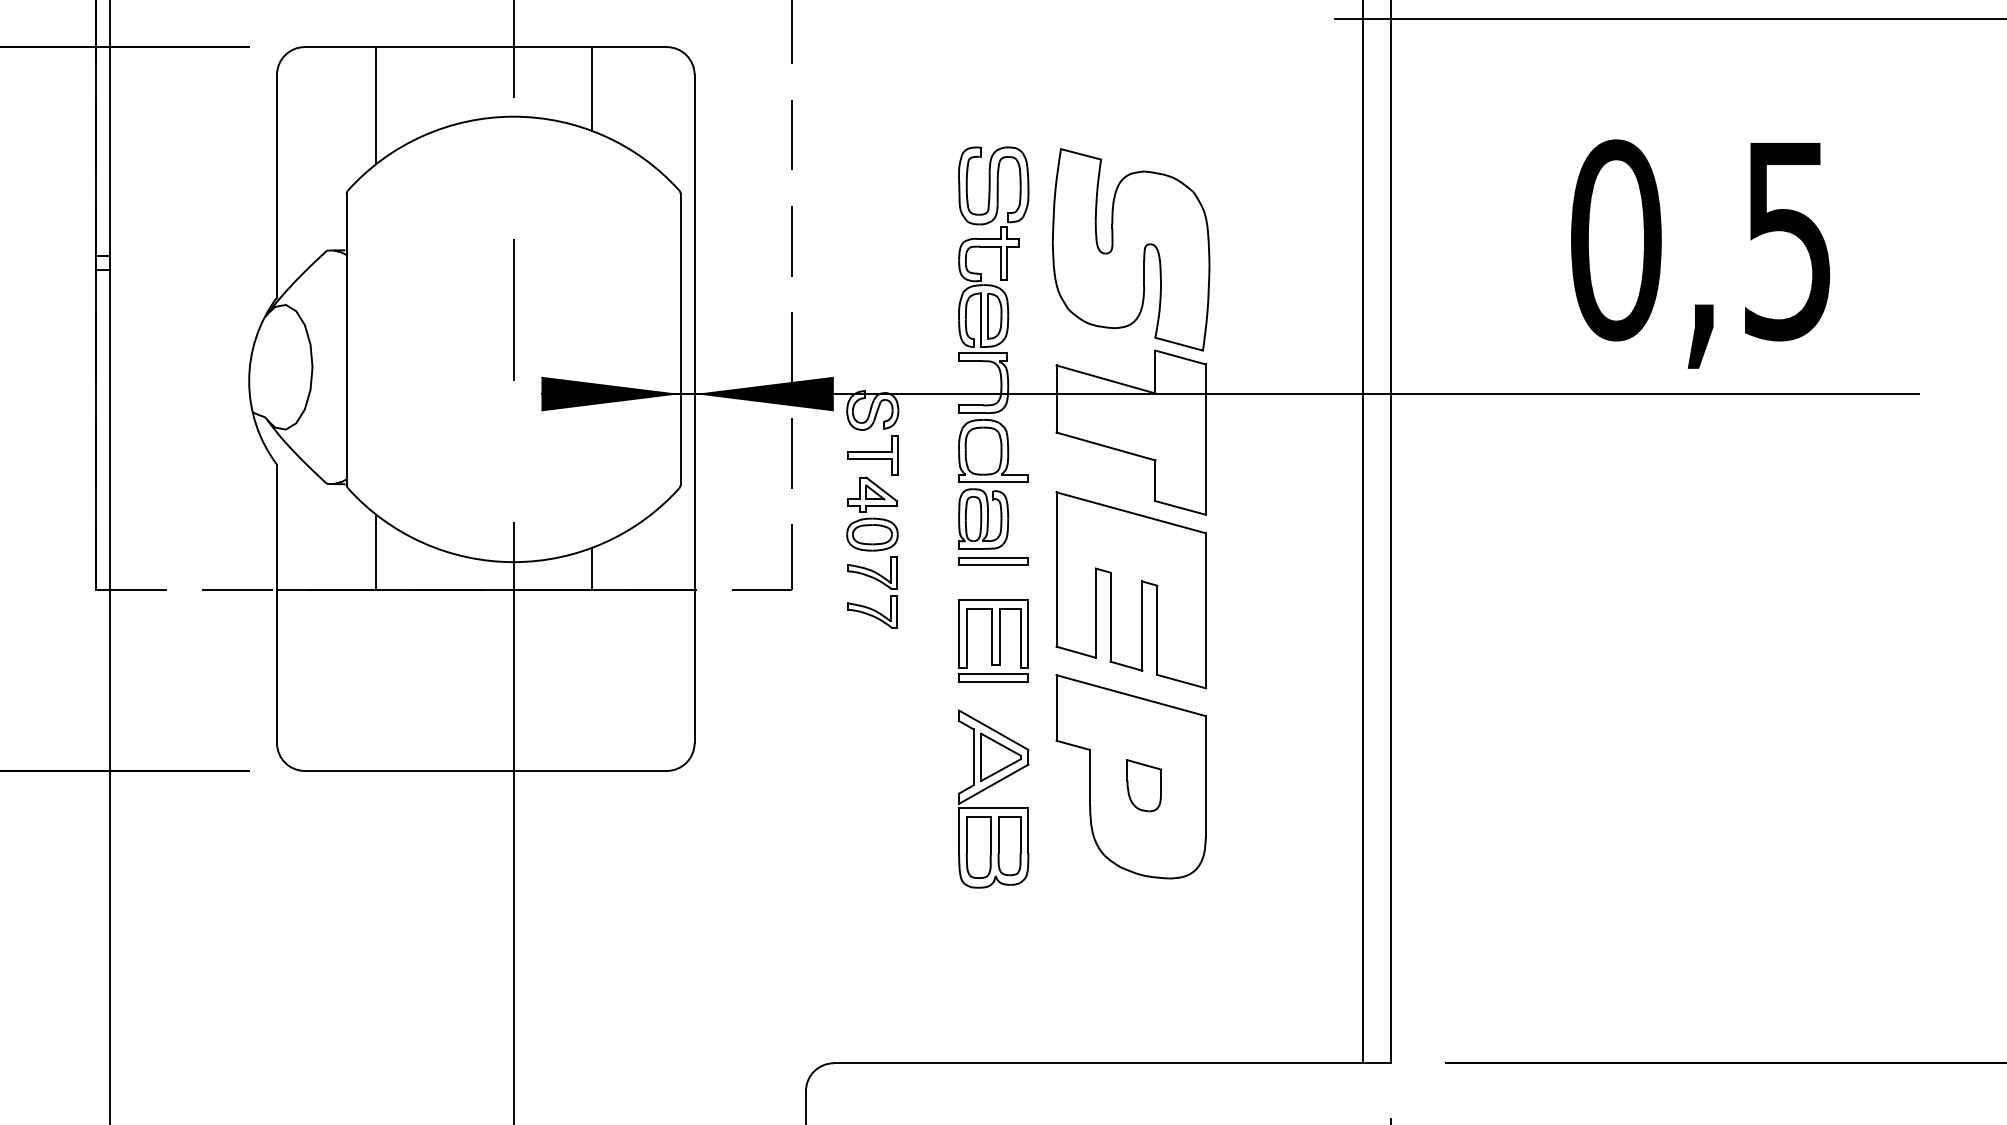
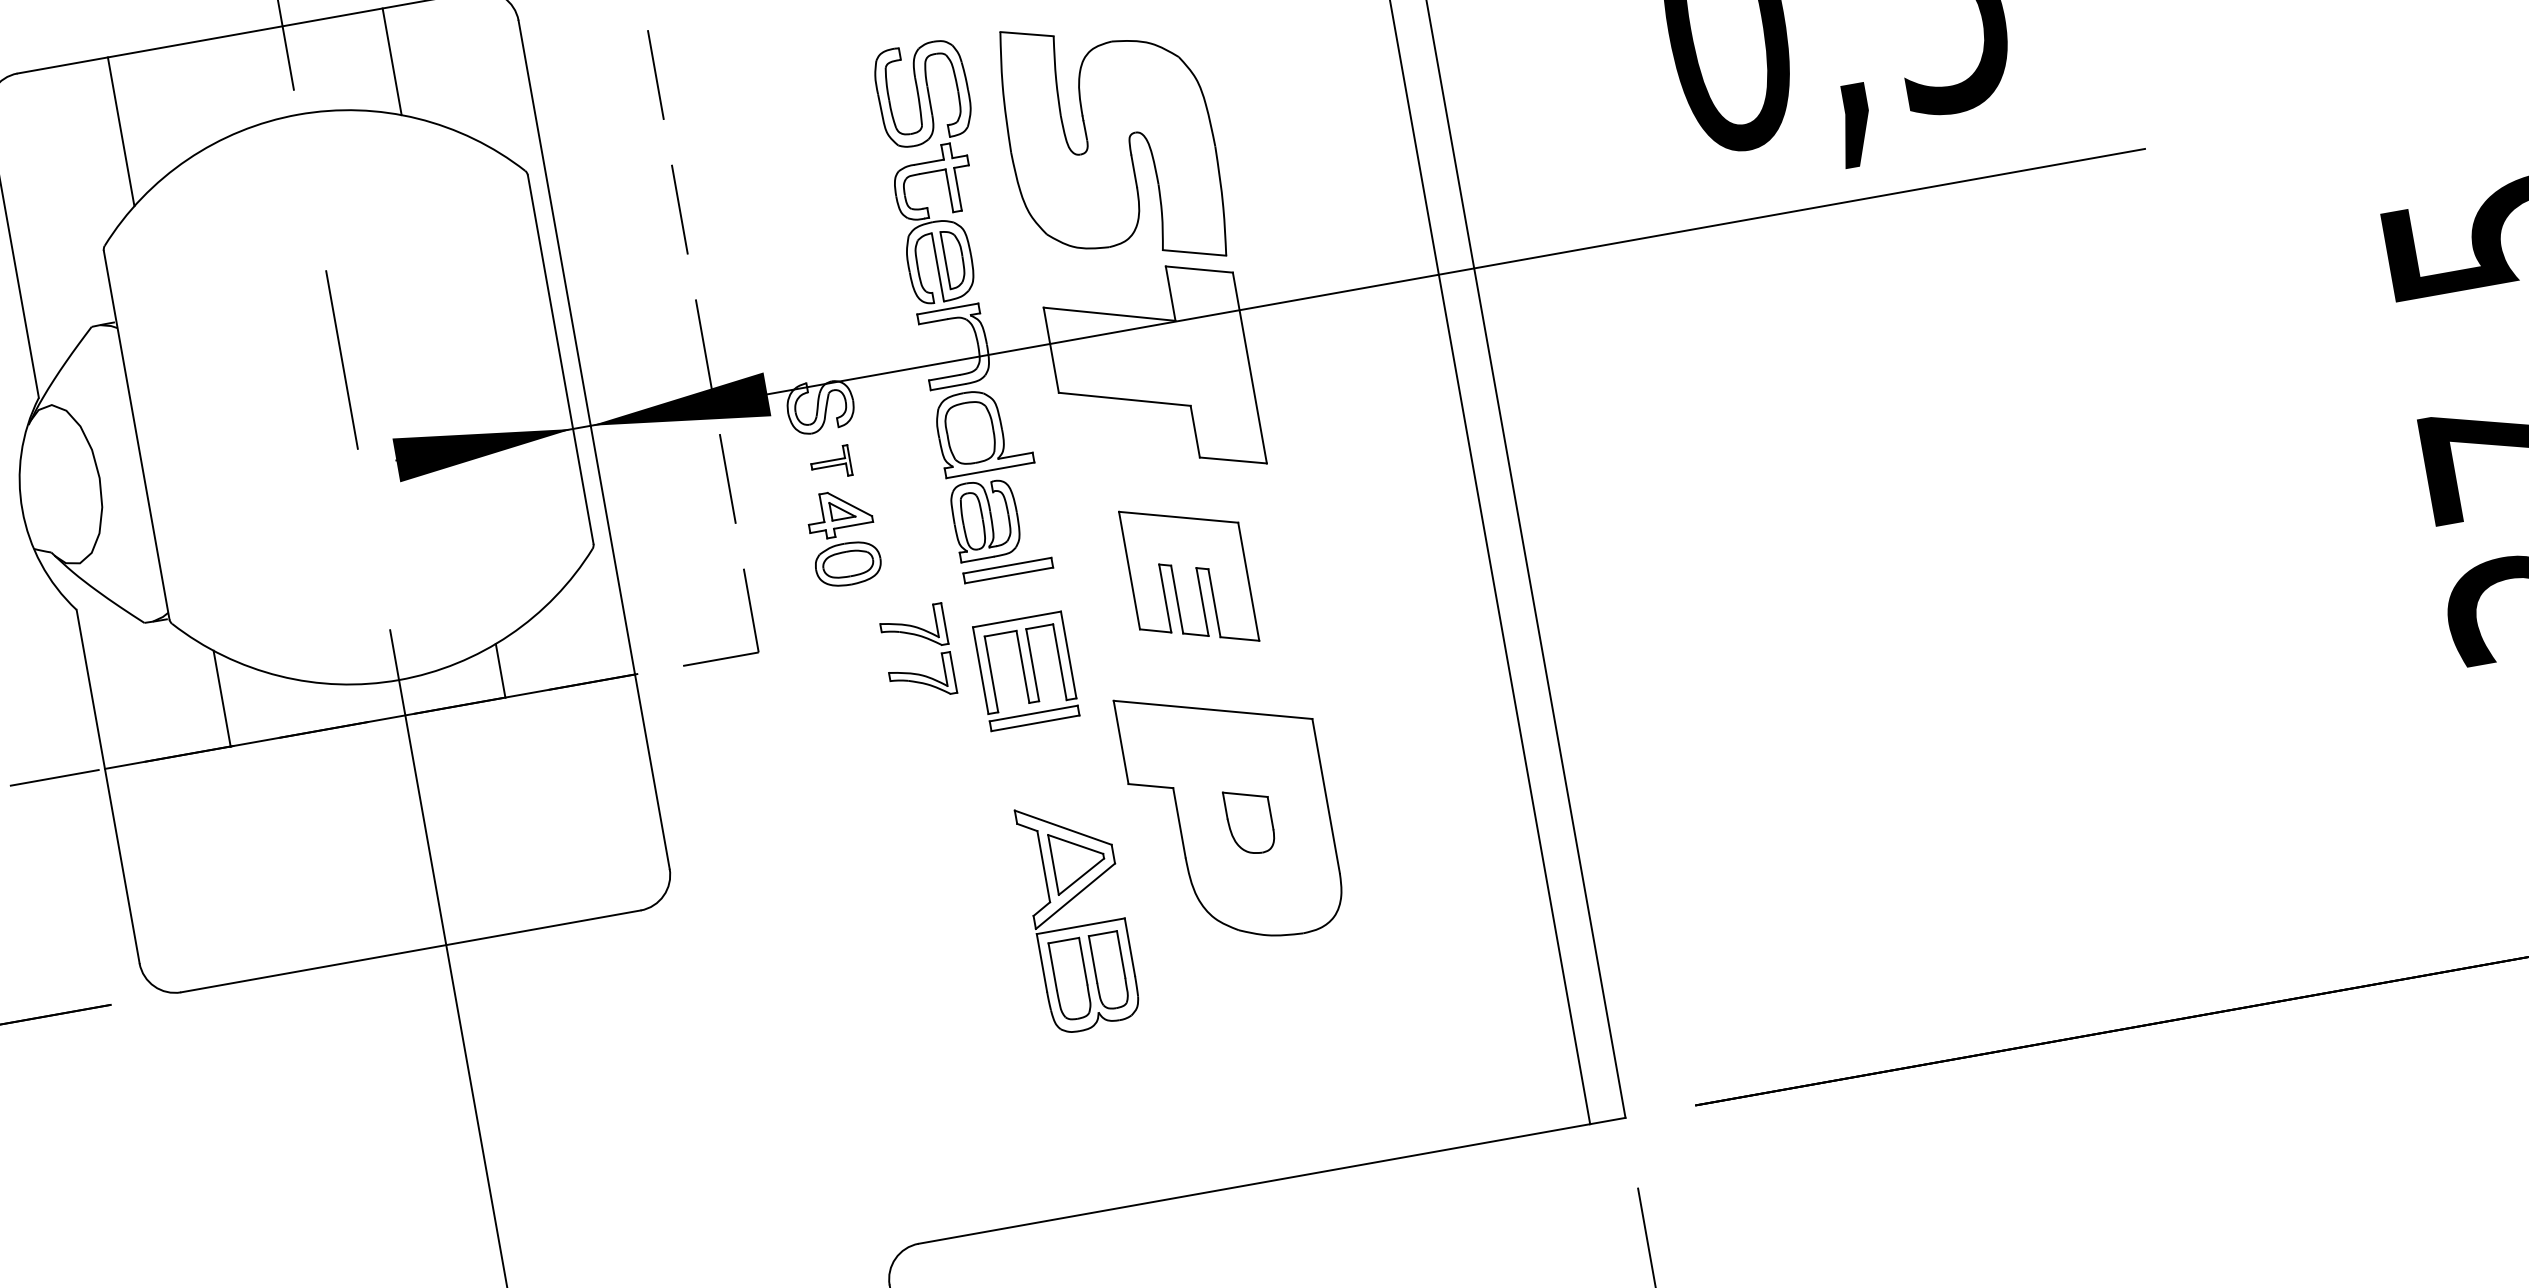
part: (872, 455) -> (830, 463), size x0.6
part: (878, 581) -> (923, 638), moved
part: (1130, 590) -> (1188, 576), size x0.6
part: (993, 807) -> (1080, 925), moved

